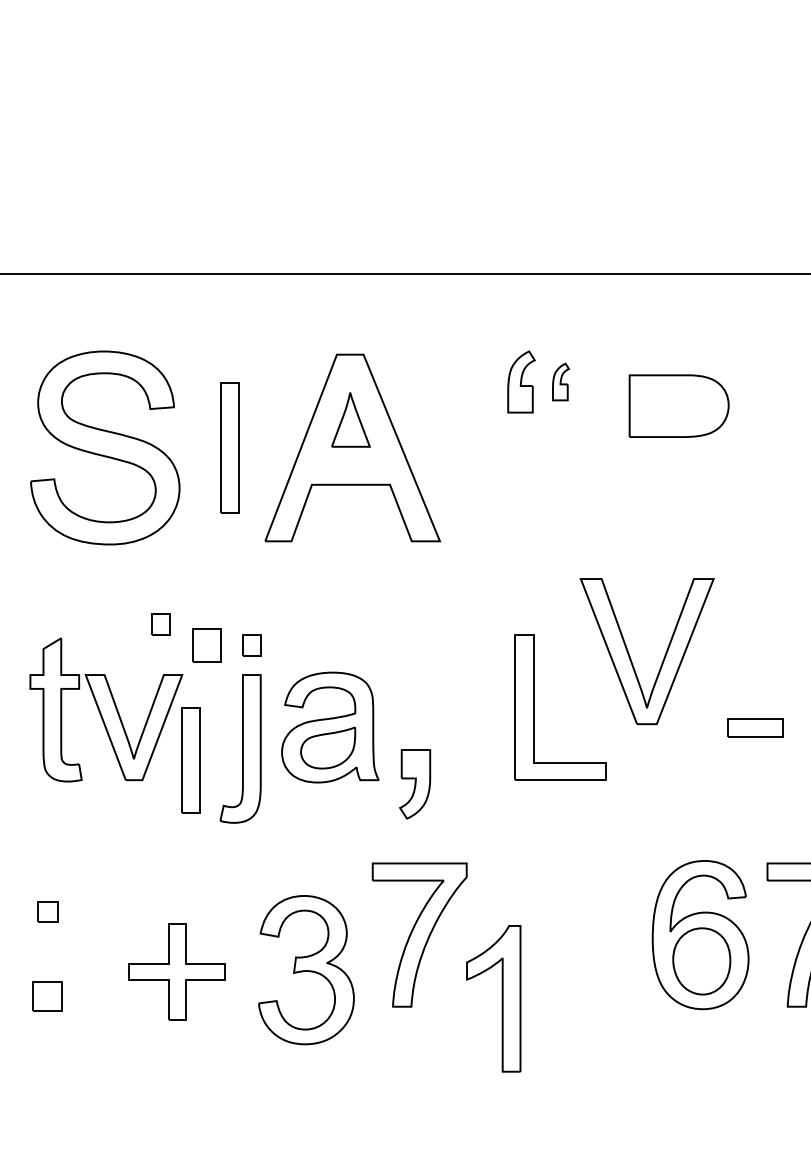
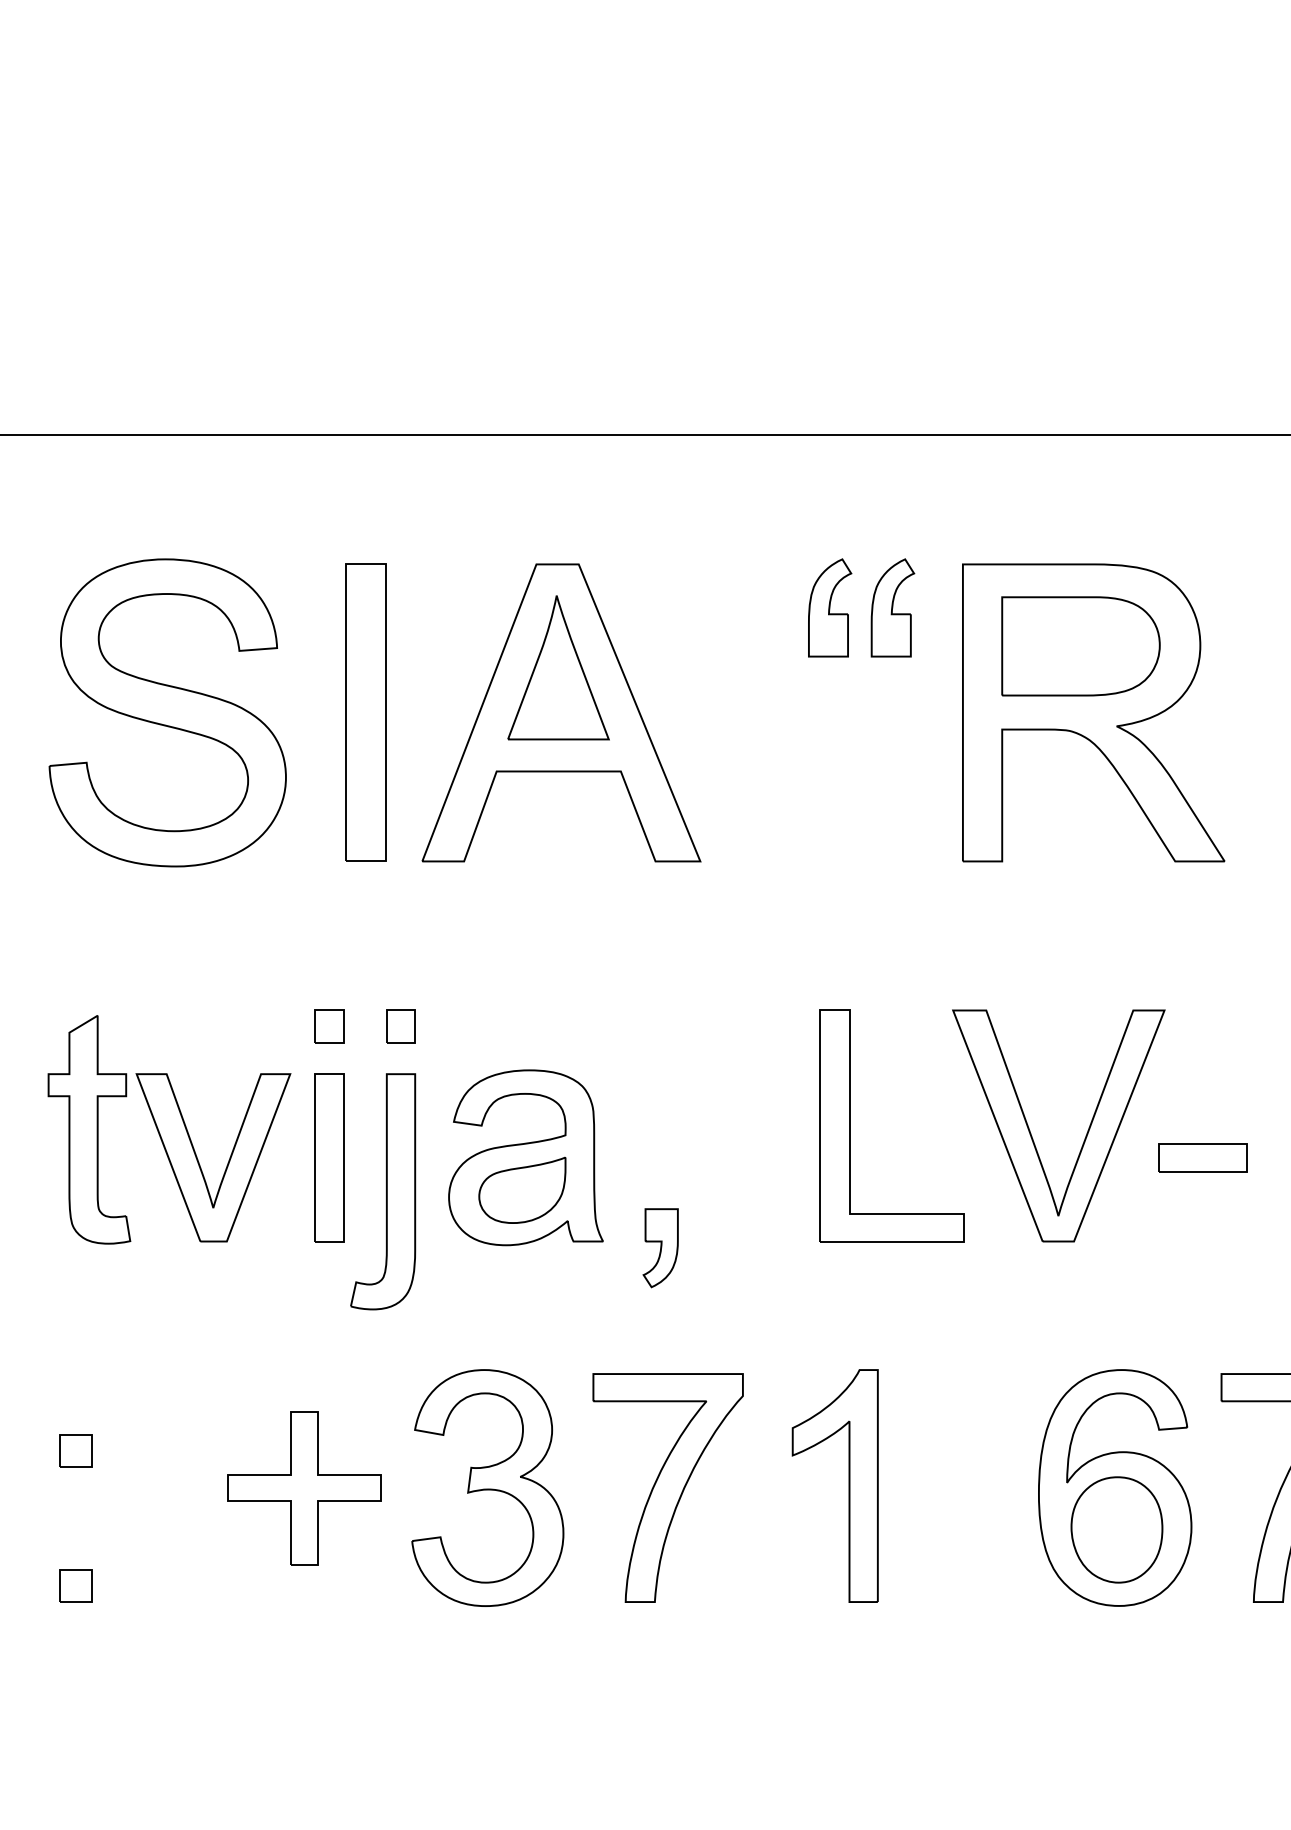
part: (560, 381) -> (892, 607), size x1.67
part: (350, 419) -> (557, 667), size x1.67
part: (229, 447) -> (365, 712), size x1.43
part: (686, 447) -> (1092, 712), added
part: (160, 624) -> (255, 993), removed
part: (206, 645) -> (328, 1027), size x0.62
part: (631, 658) -> (1033, 1136), moved
part: (190, 760) -> (328, 1157), moved
part: (414, 784) -> (659, 1248), size x0.71
part: (306, 970) -> (487, 1488), moved
part: (176, 971) -> (303, 1487), moved
part: (47, 996) -> (75, 1585), size x0.71
part: (501, 998) -> (847, 1485), moved

